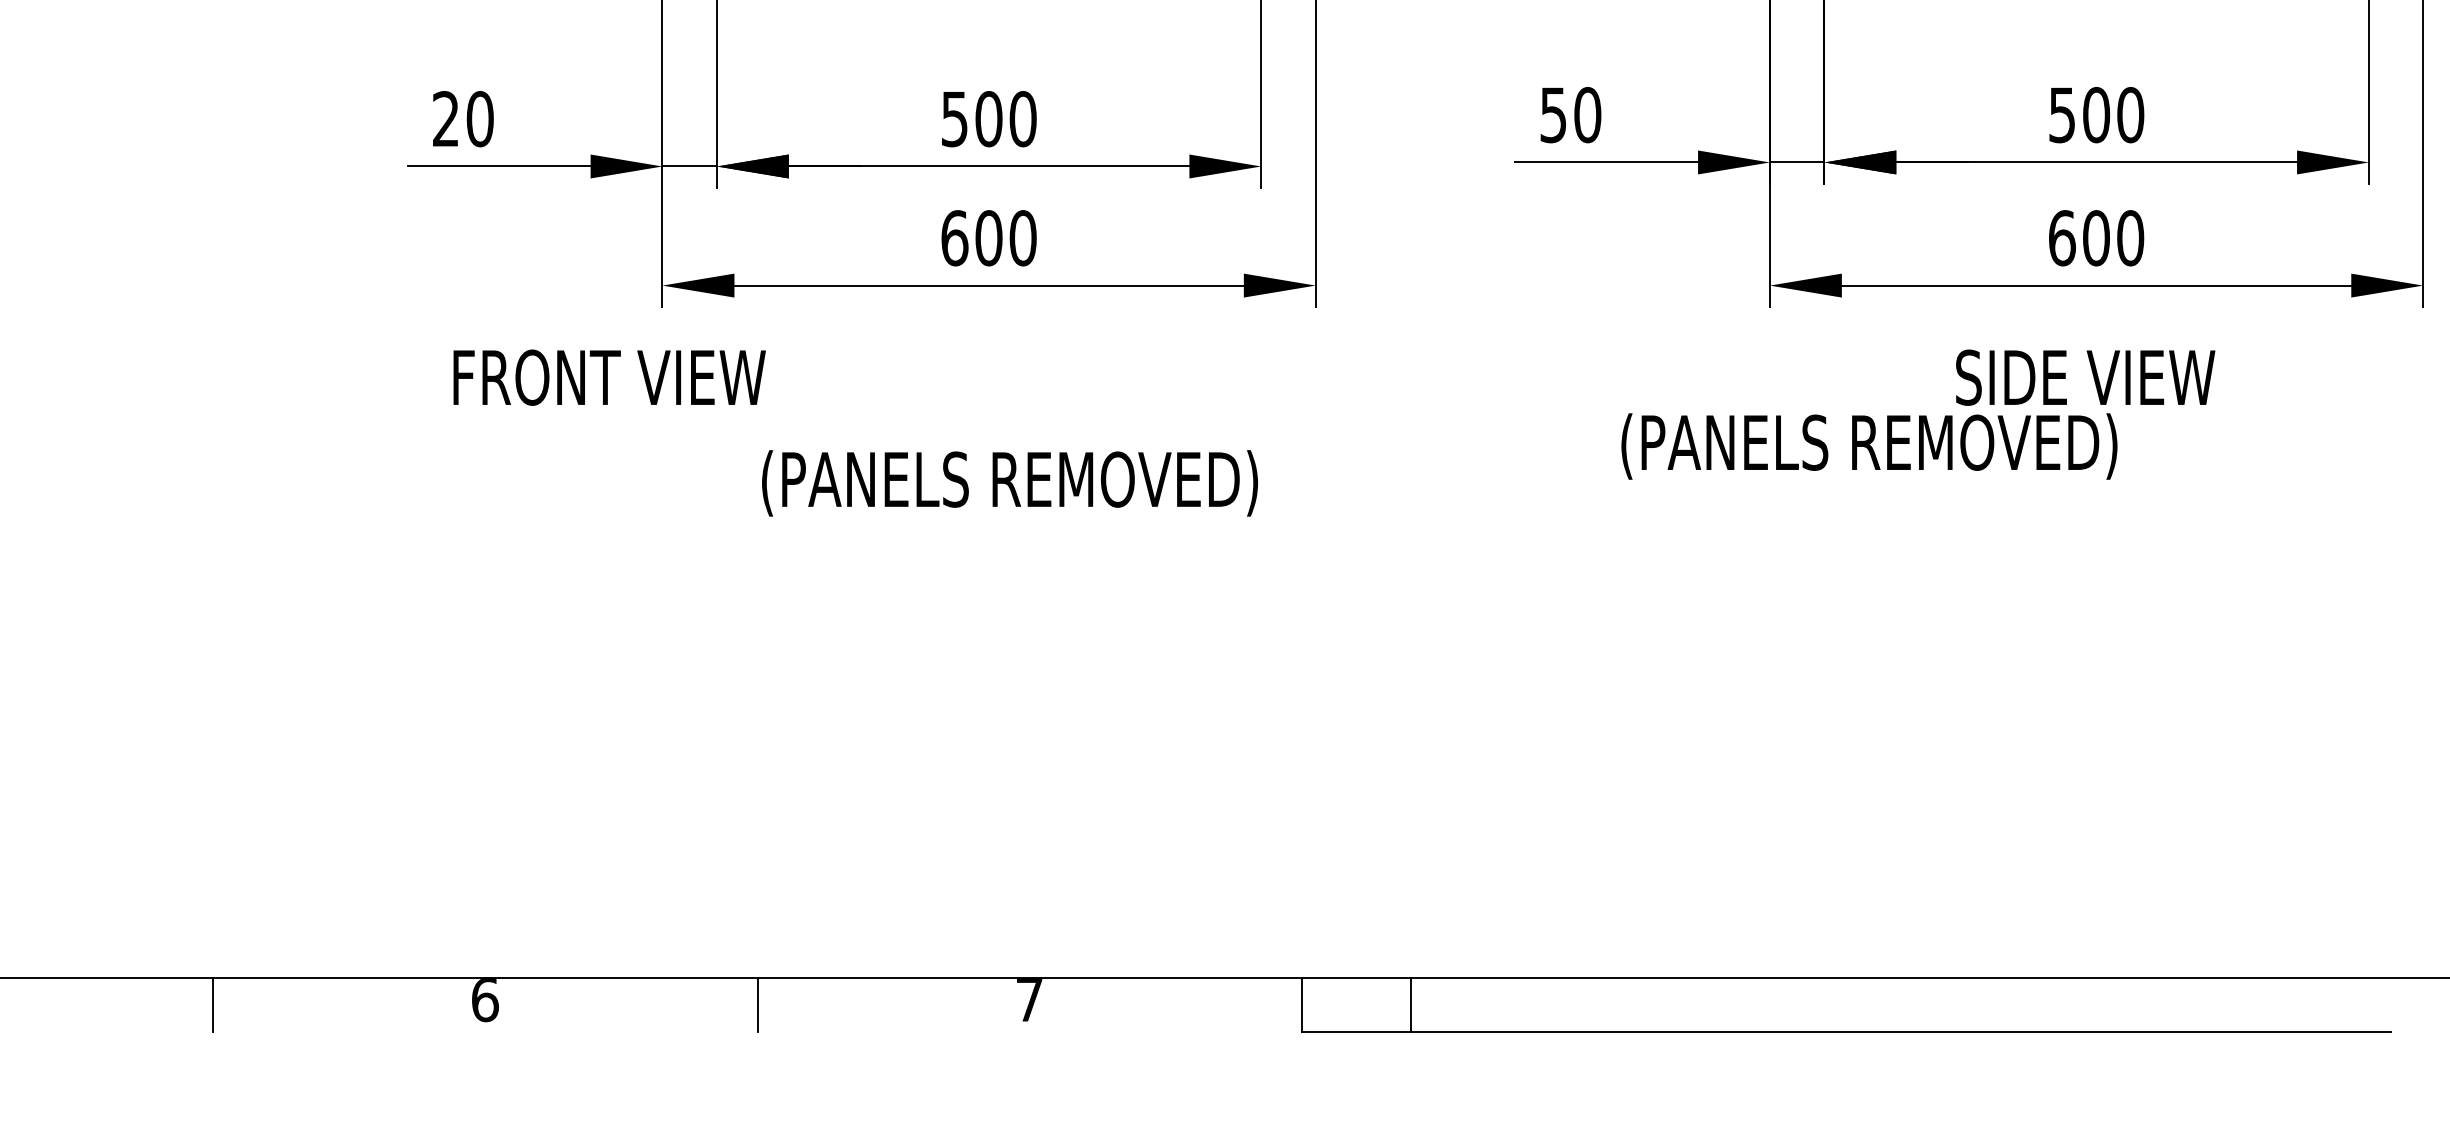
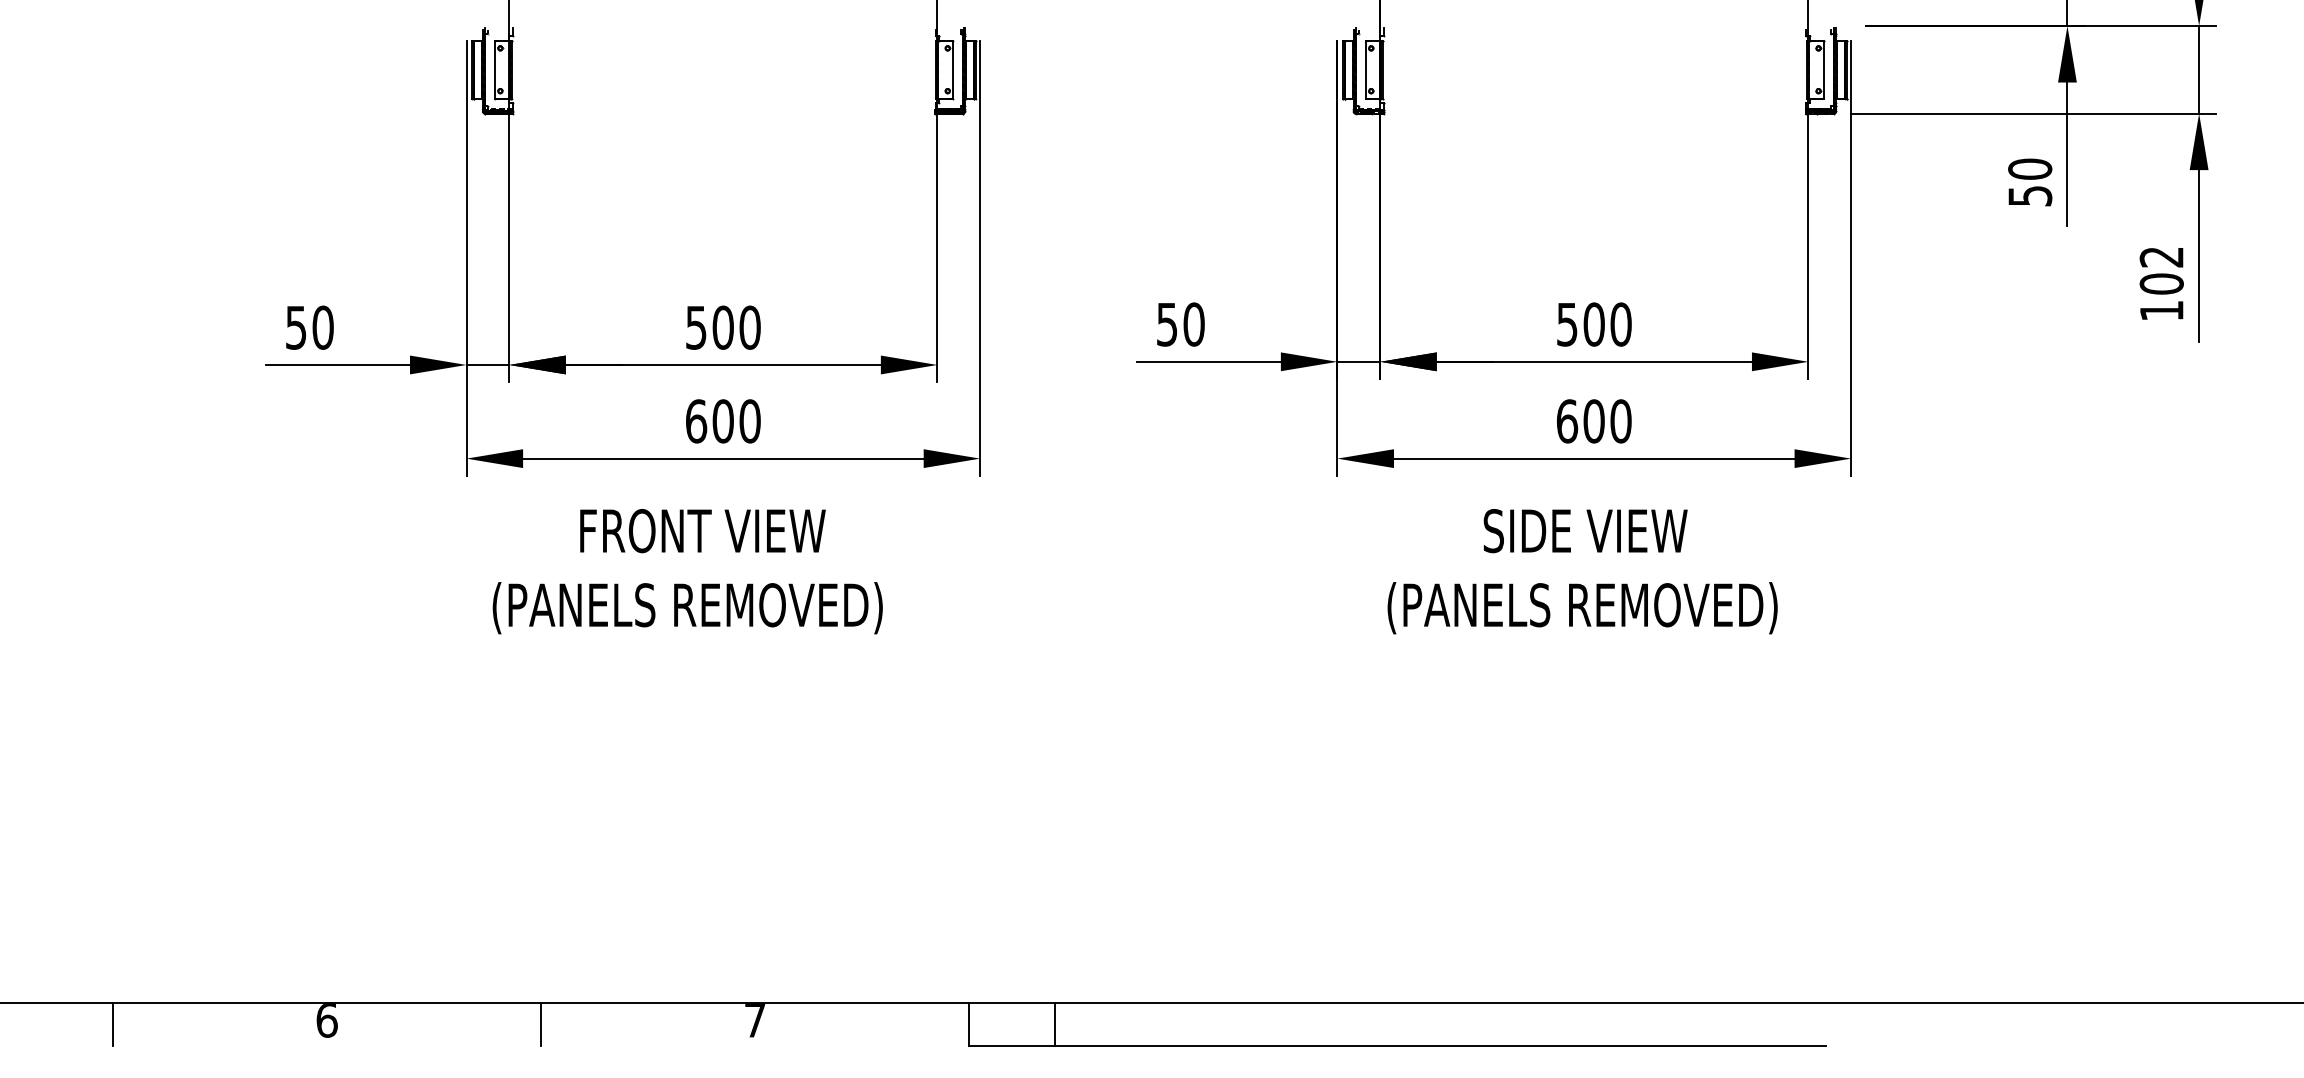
text: (446, 118) -> (296, 327), 20 -> 50
text: (609, 378) -> (702, 531), moved
text: (1869, 446) -> (1582, 608), moved
text: (1009, 483) -> (687, 608), moved

